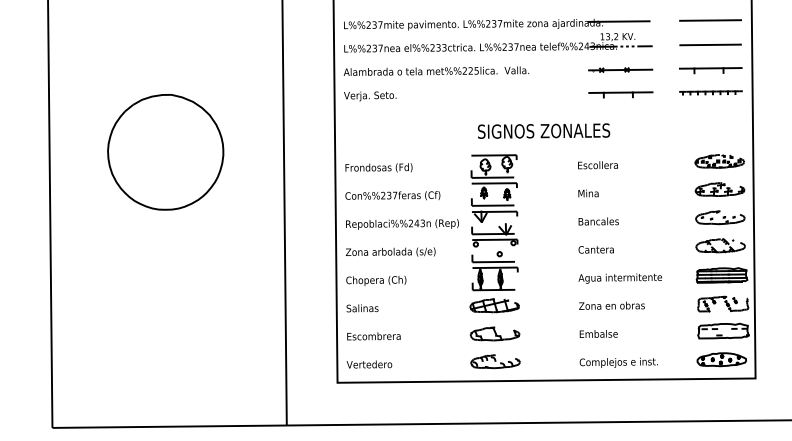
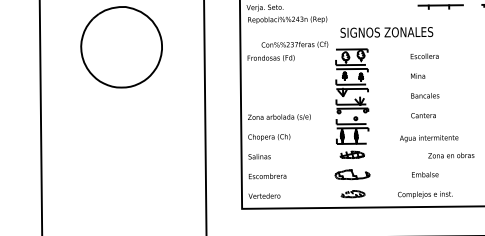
text: (392, 195) -> (294, 44), moved
text: (402, 224) -> (287, 20), moved
text: (619, 278) -> (428, 138), moved
part: (494, 305) -> (352, 154), size x0.7
text: (611, 305) -> (451, 155), moved
part: (495, 361) -> (352, 193), size x0.7
text: (618, 362) -> (425, 194), moved

